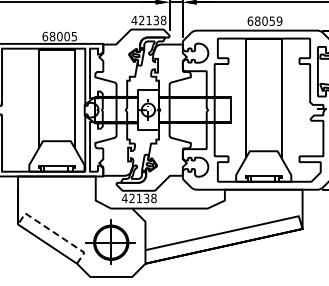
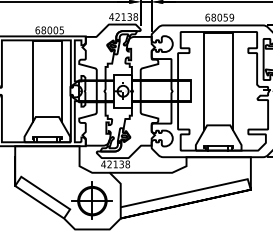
line: (54, 232) -> (45, 192), dashed -> solid

